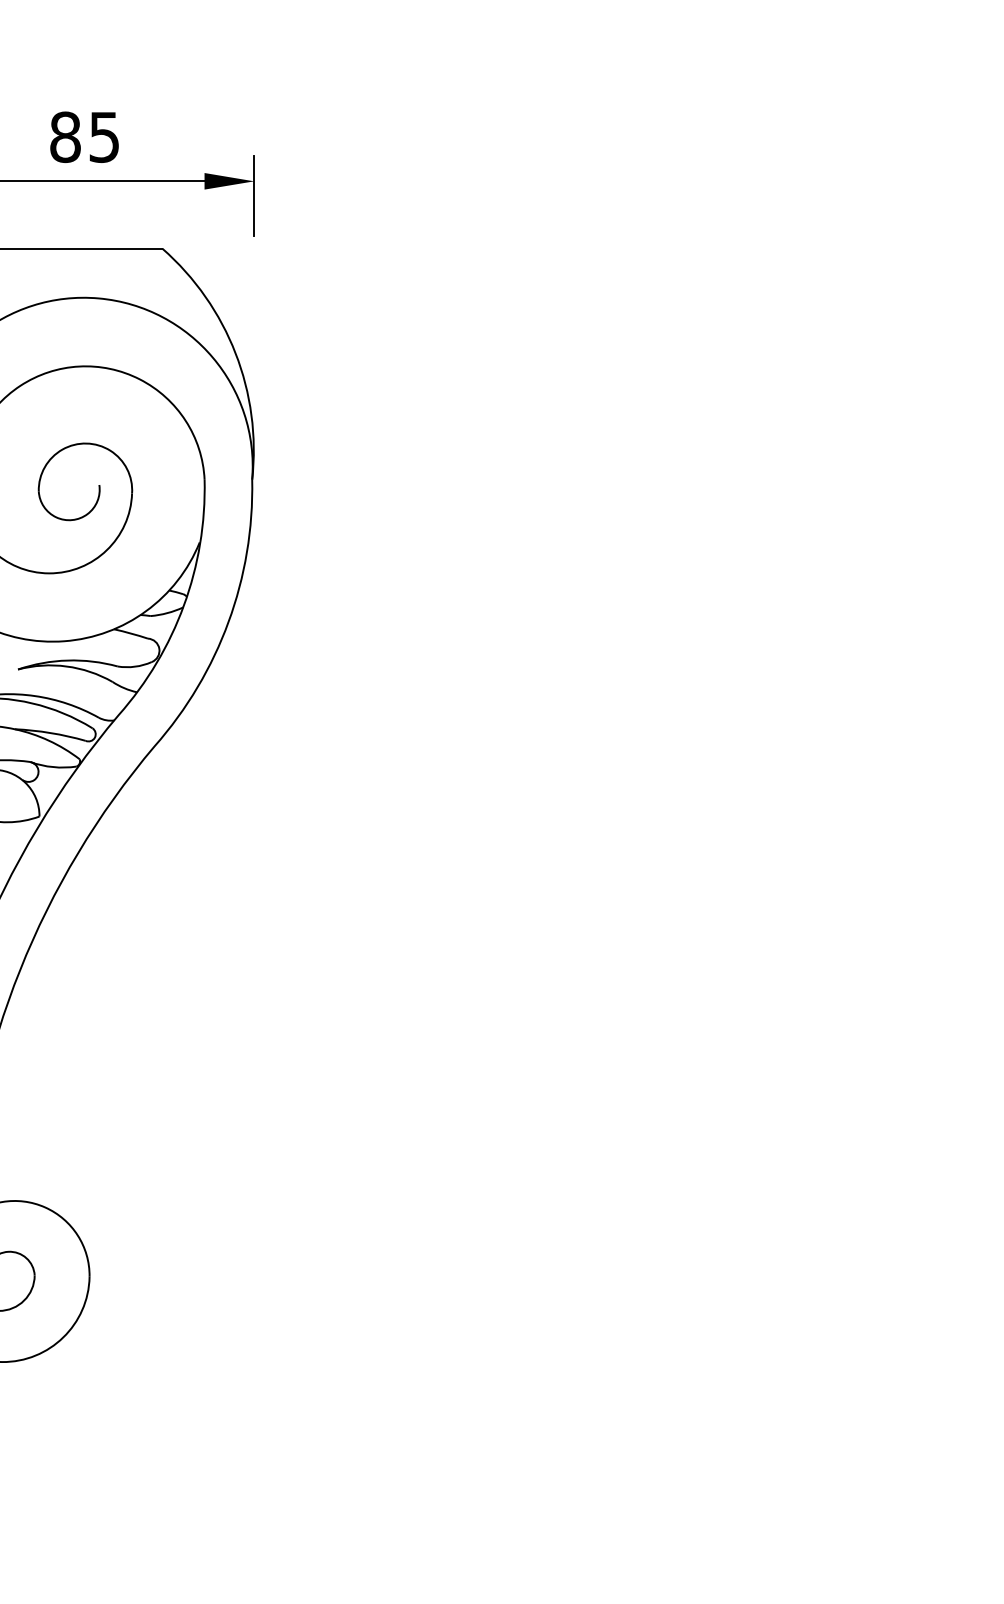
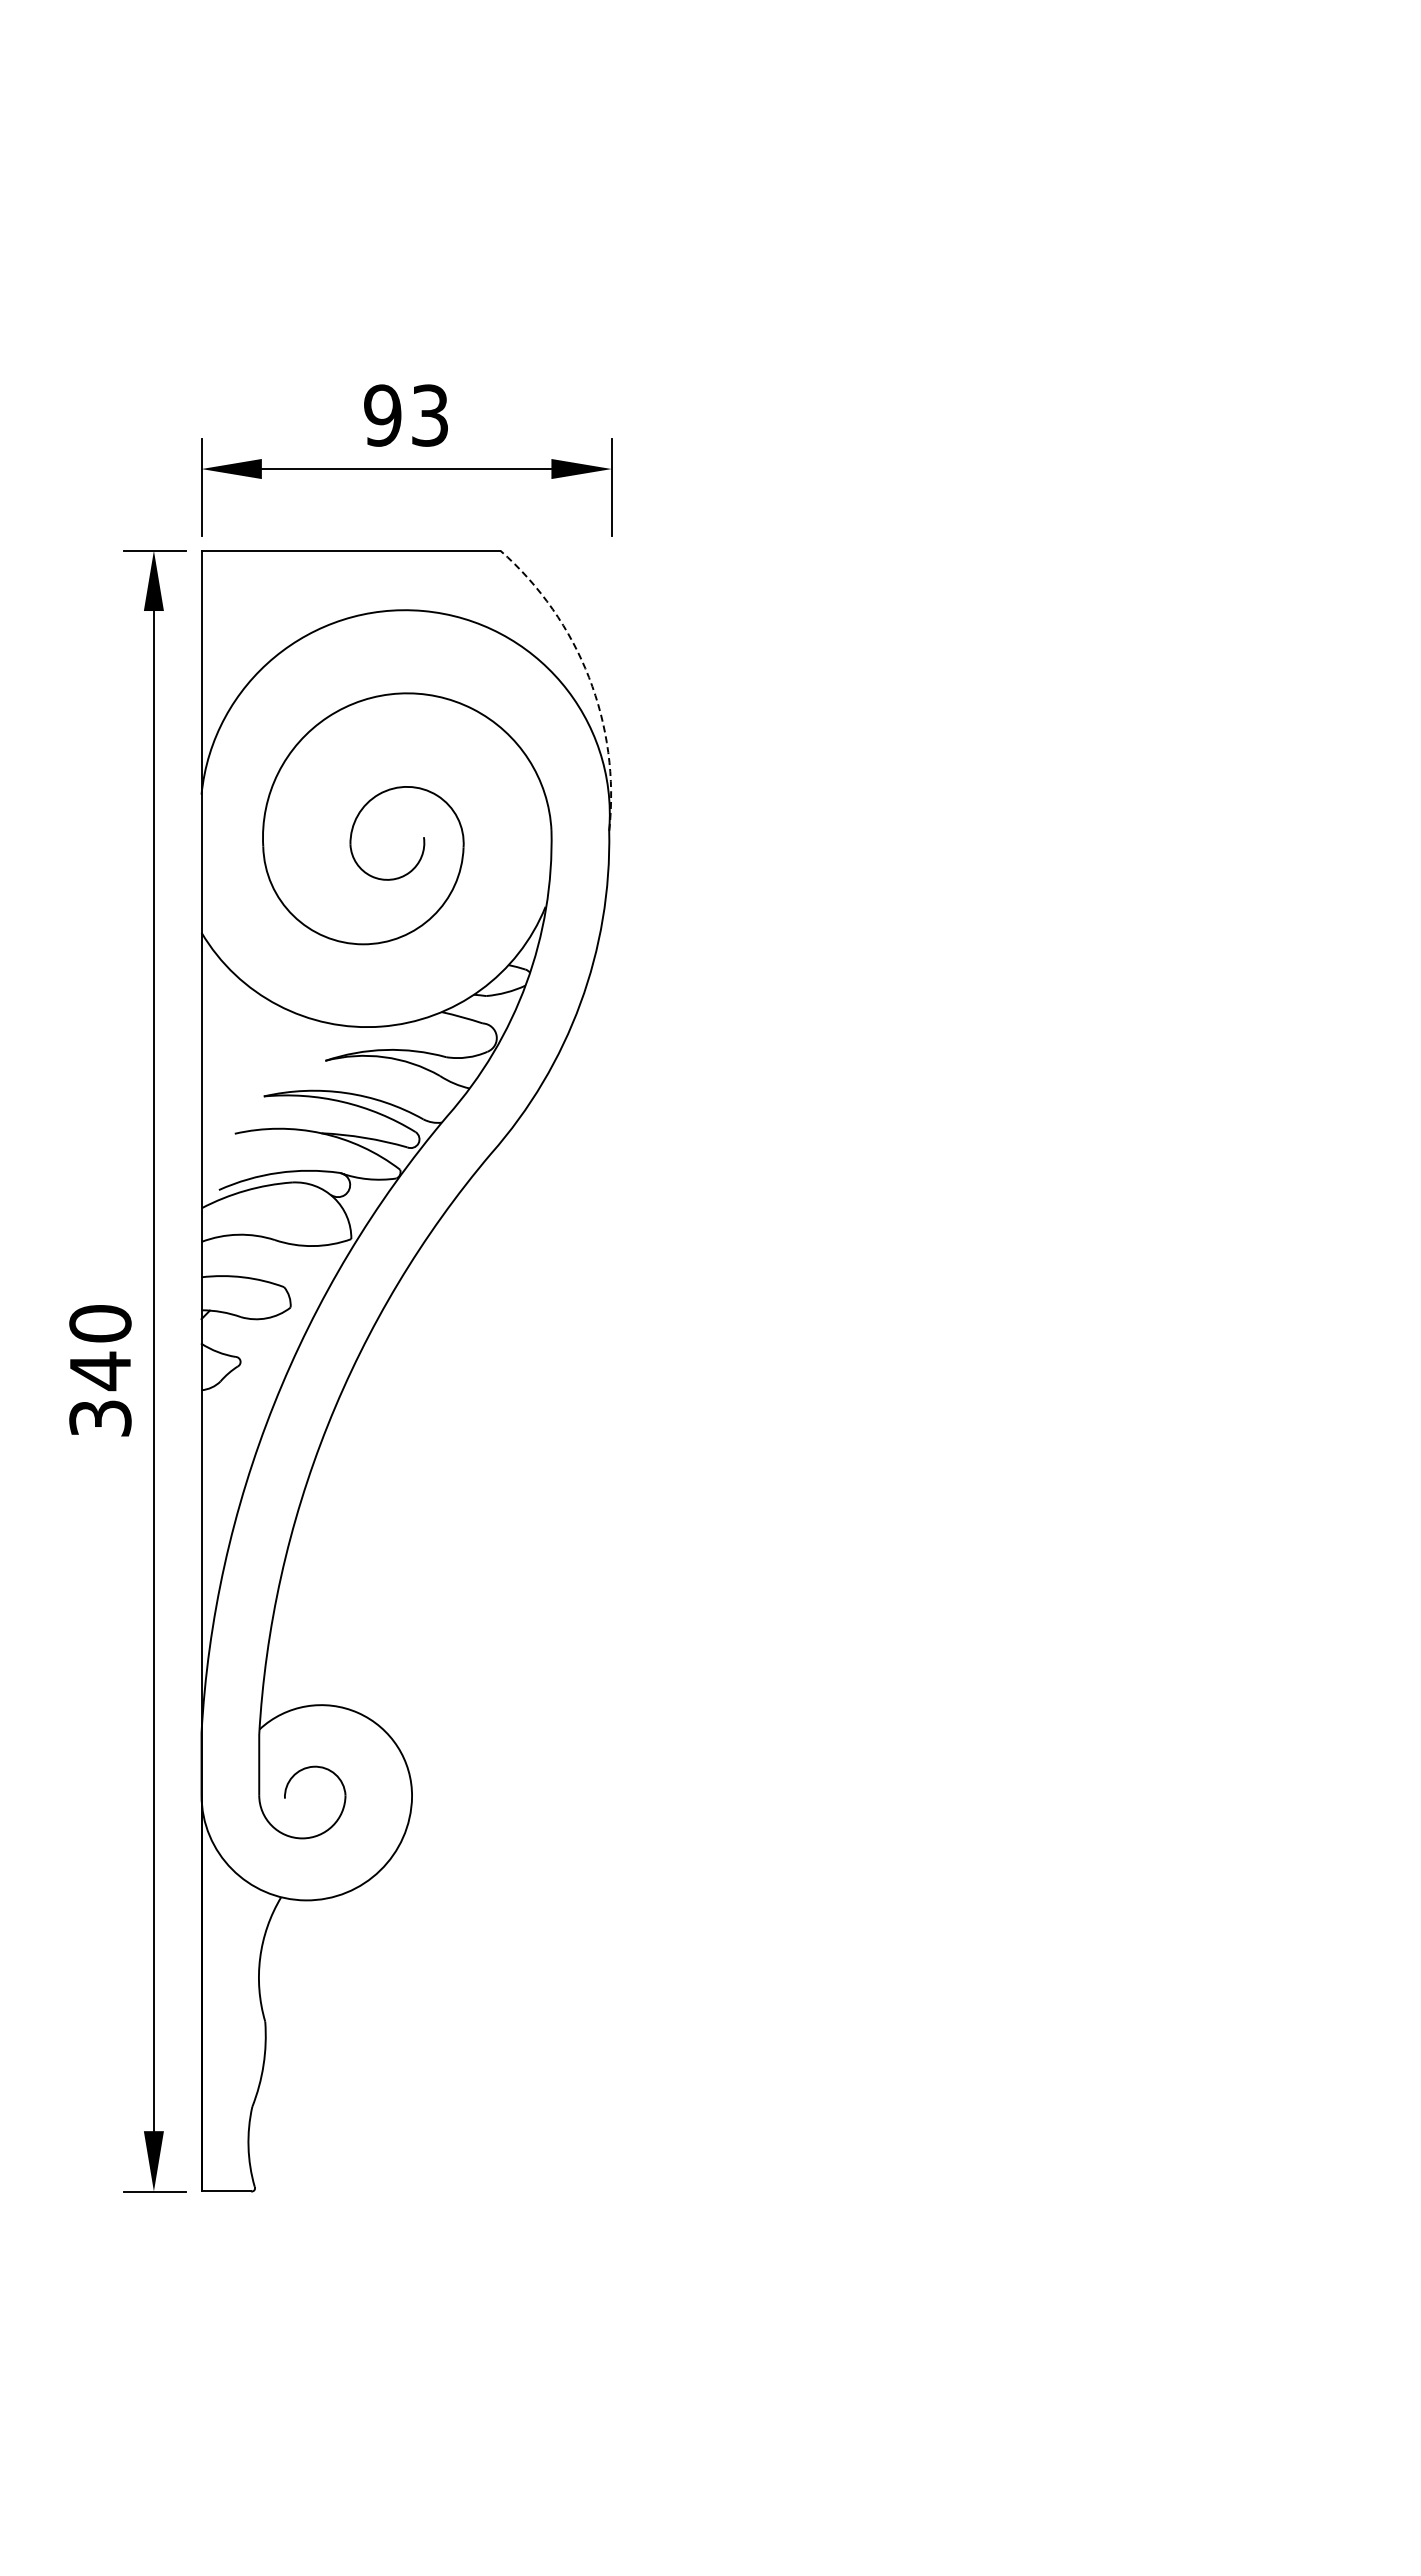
text: (84, 137) -> (405, 415), 85 -> 93
arc: (235, 353) -> (589, 677), solid -> dashed

